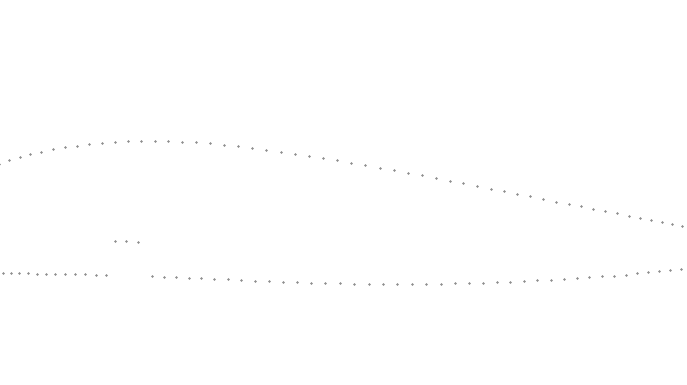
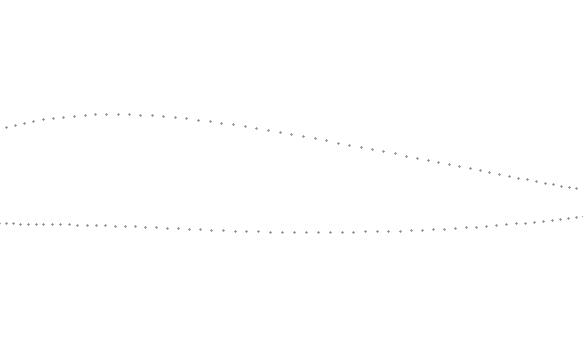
part: (126, 242) -> (96, 225), moved

